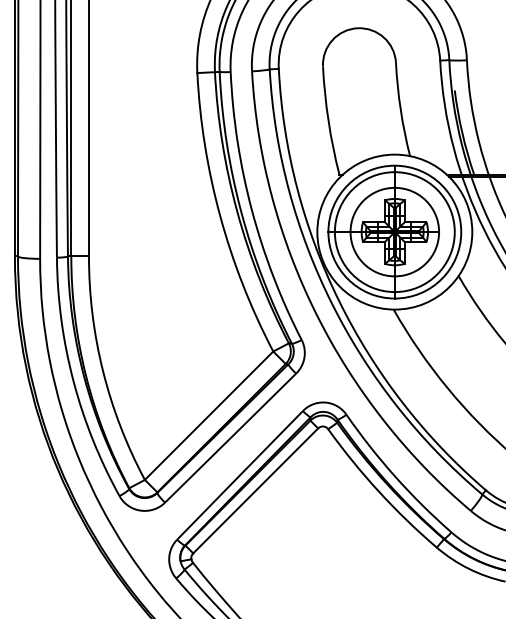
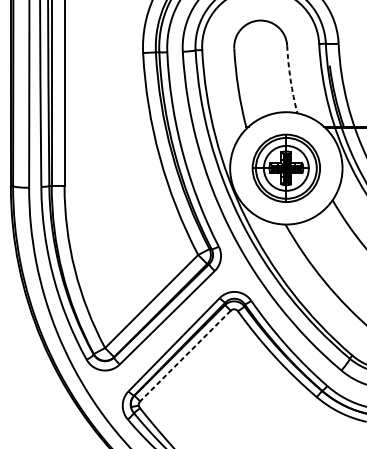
arc: (400, 109) -> (290, 79), solid -> dashed
part: (394, 231) -> (286, 167), size x0.7
line: (255, 491) -> (185, 356), solid -> dashed

